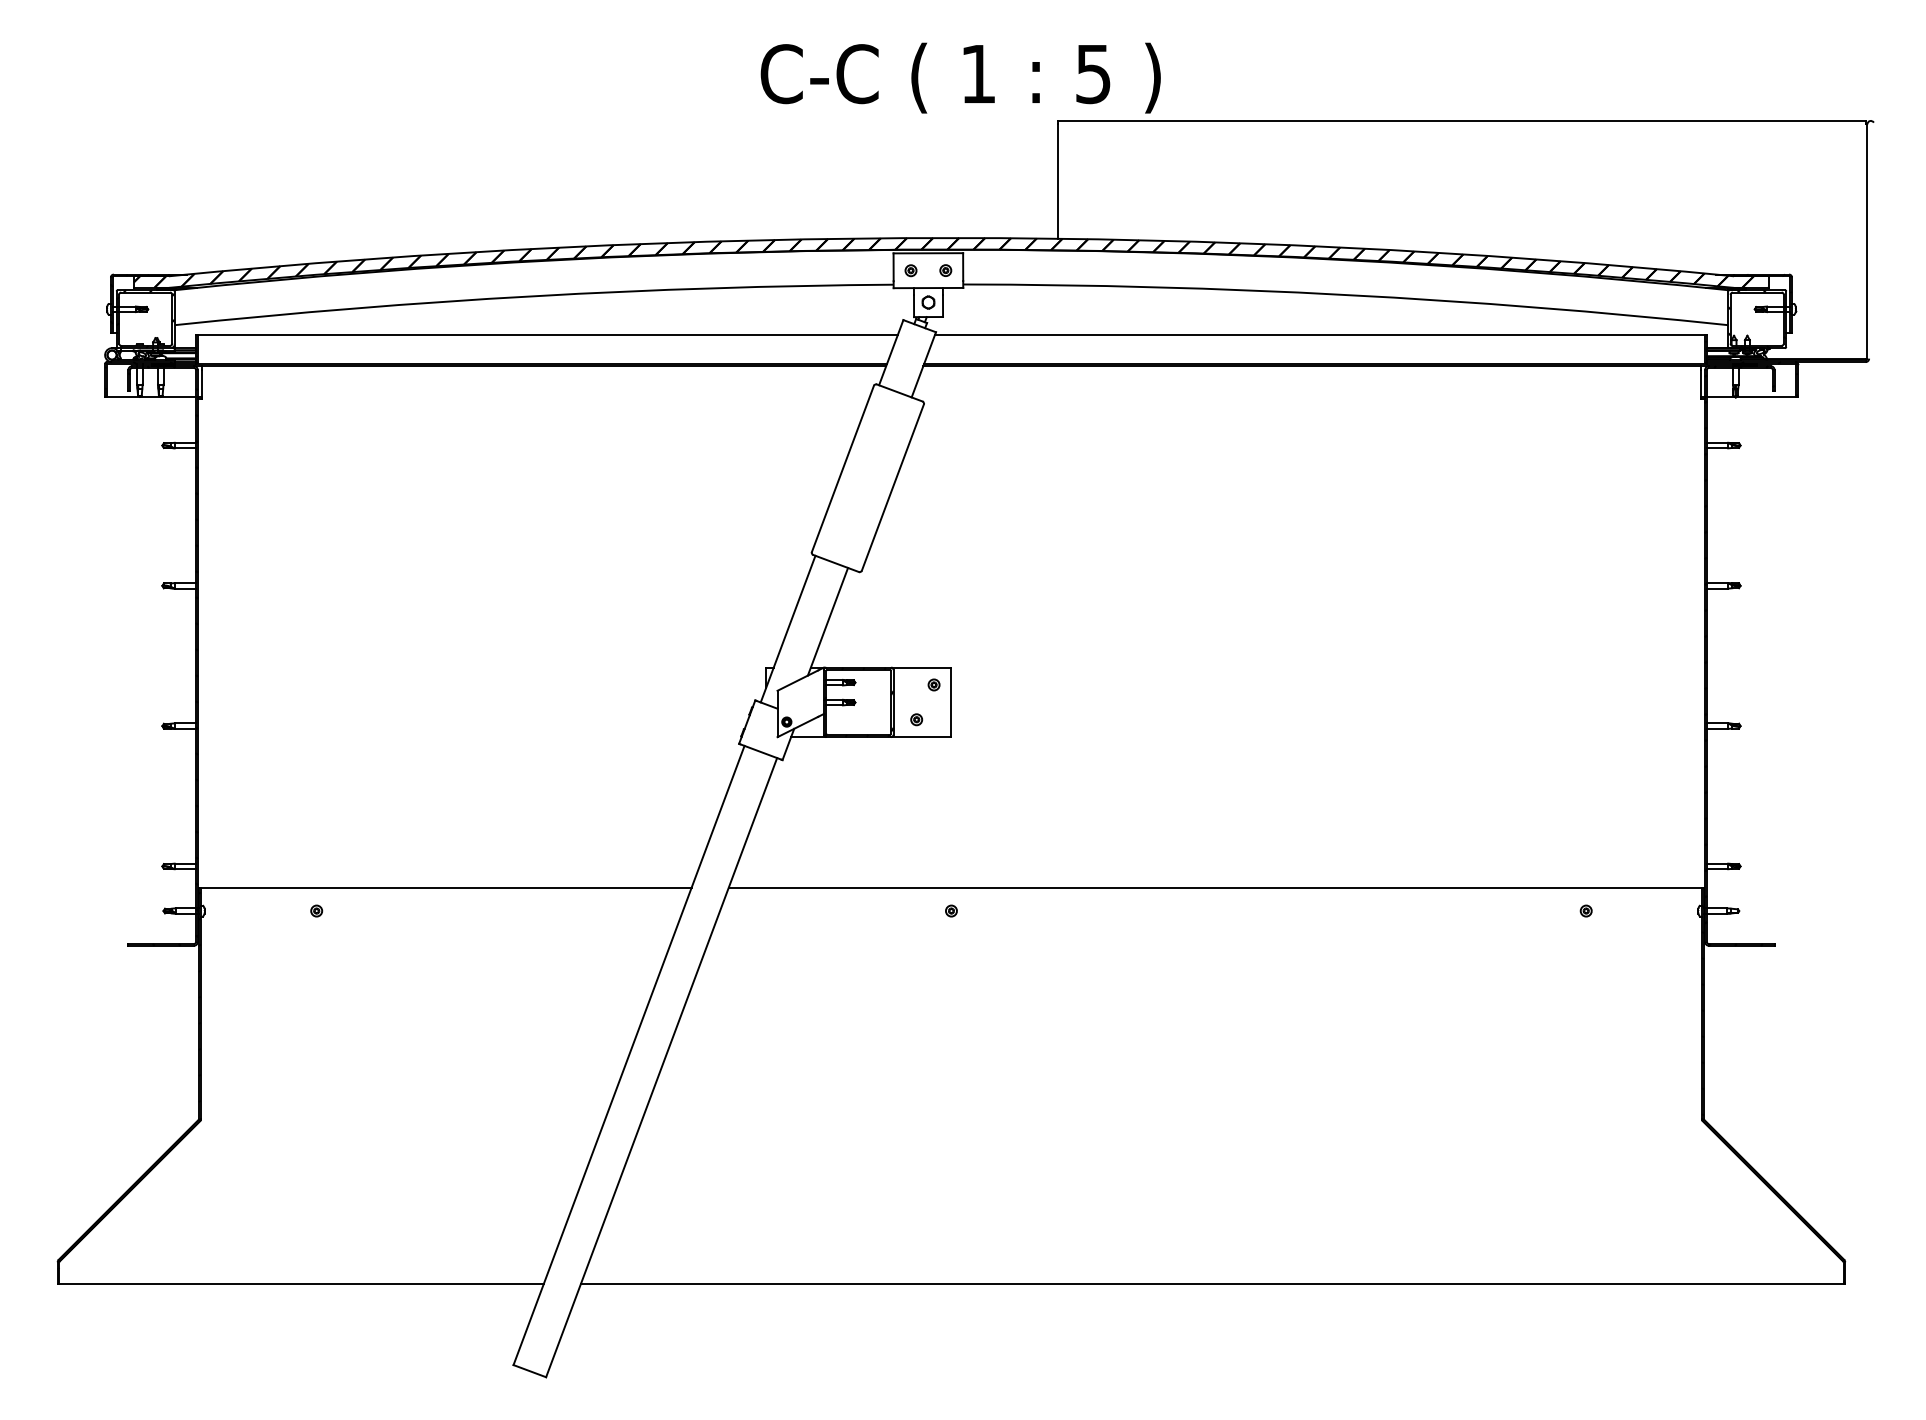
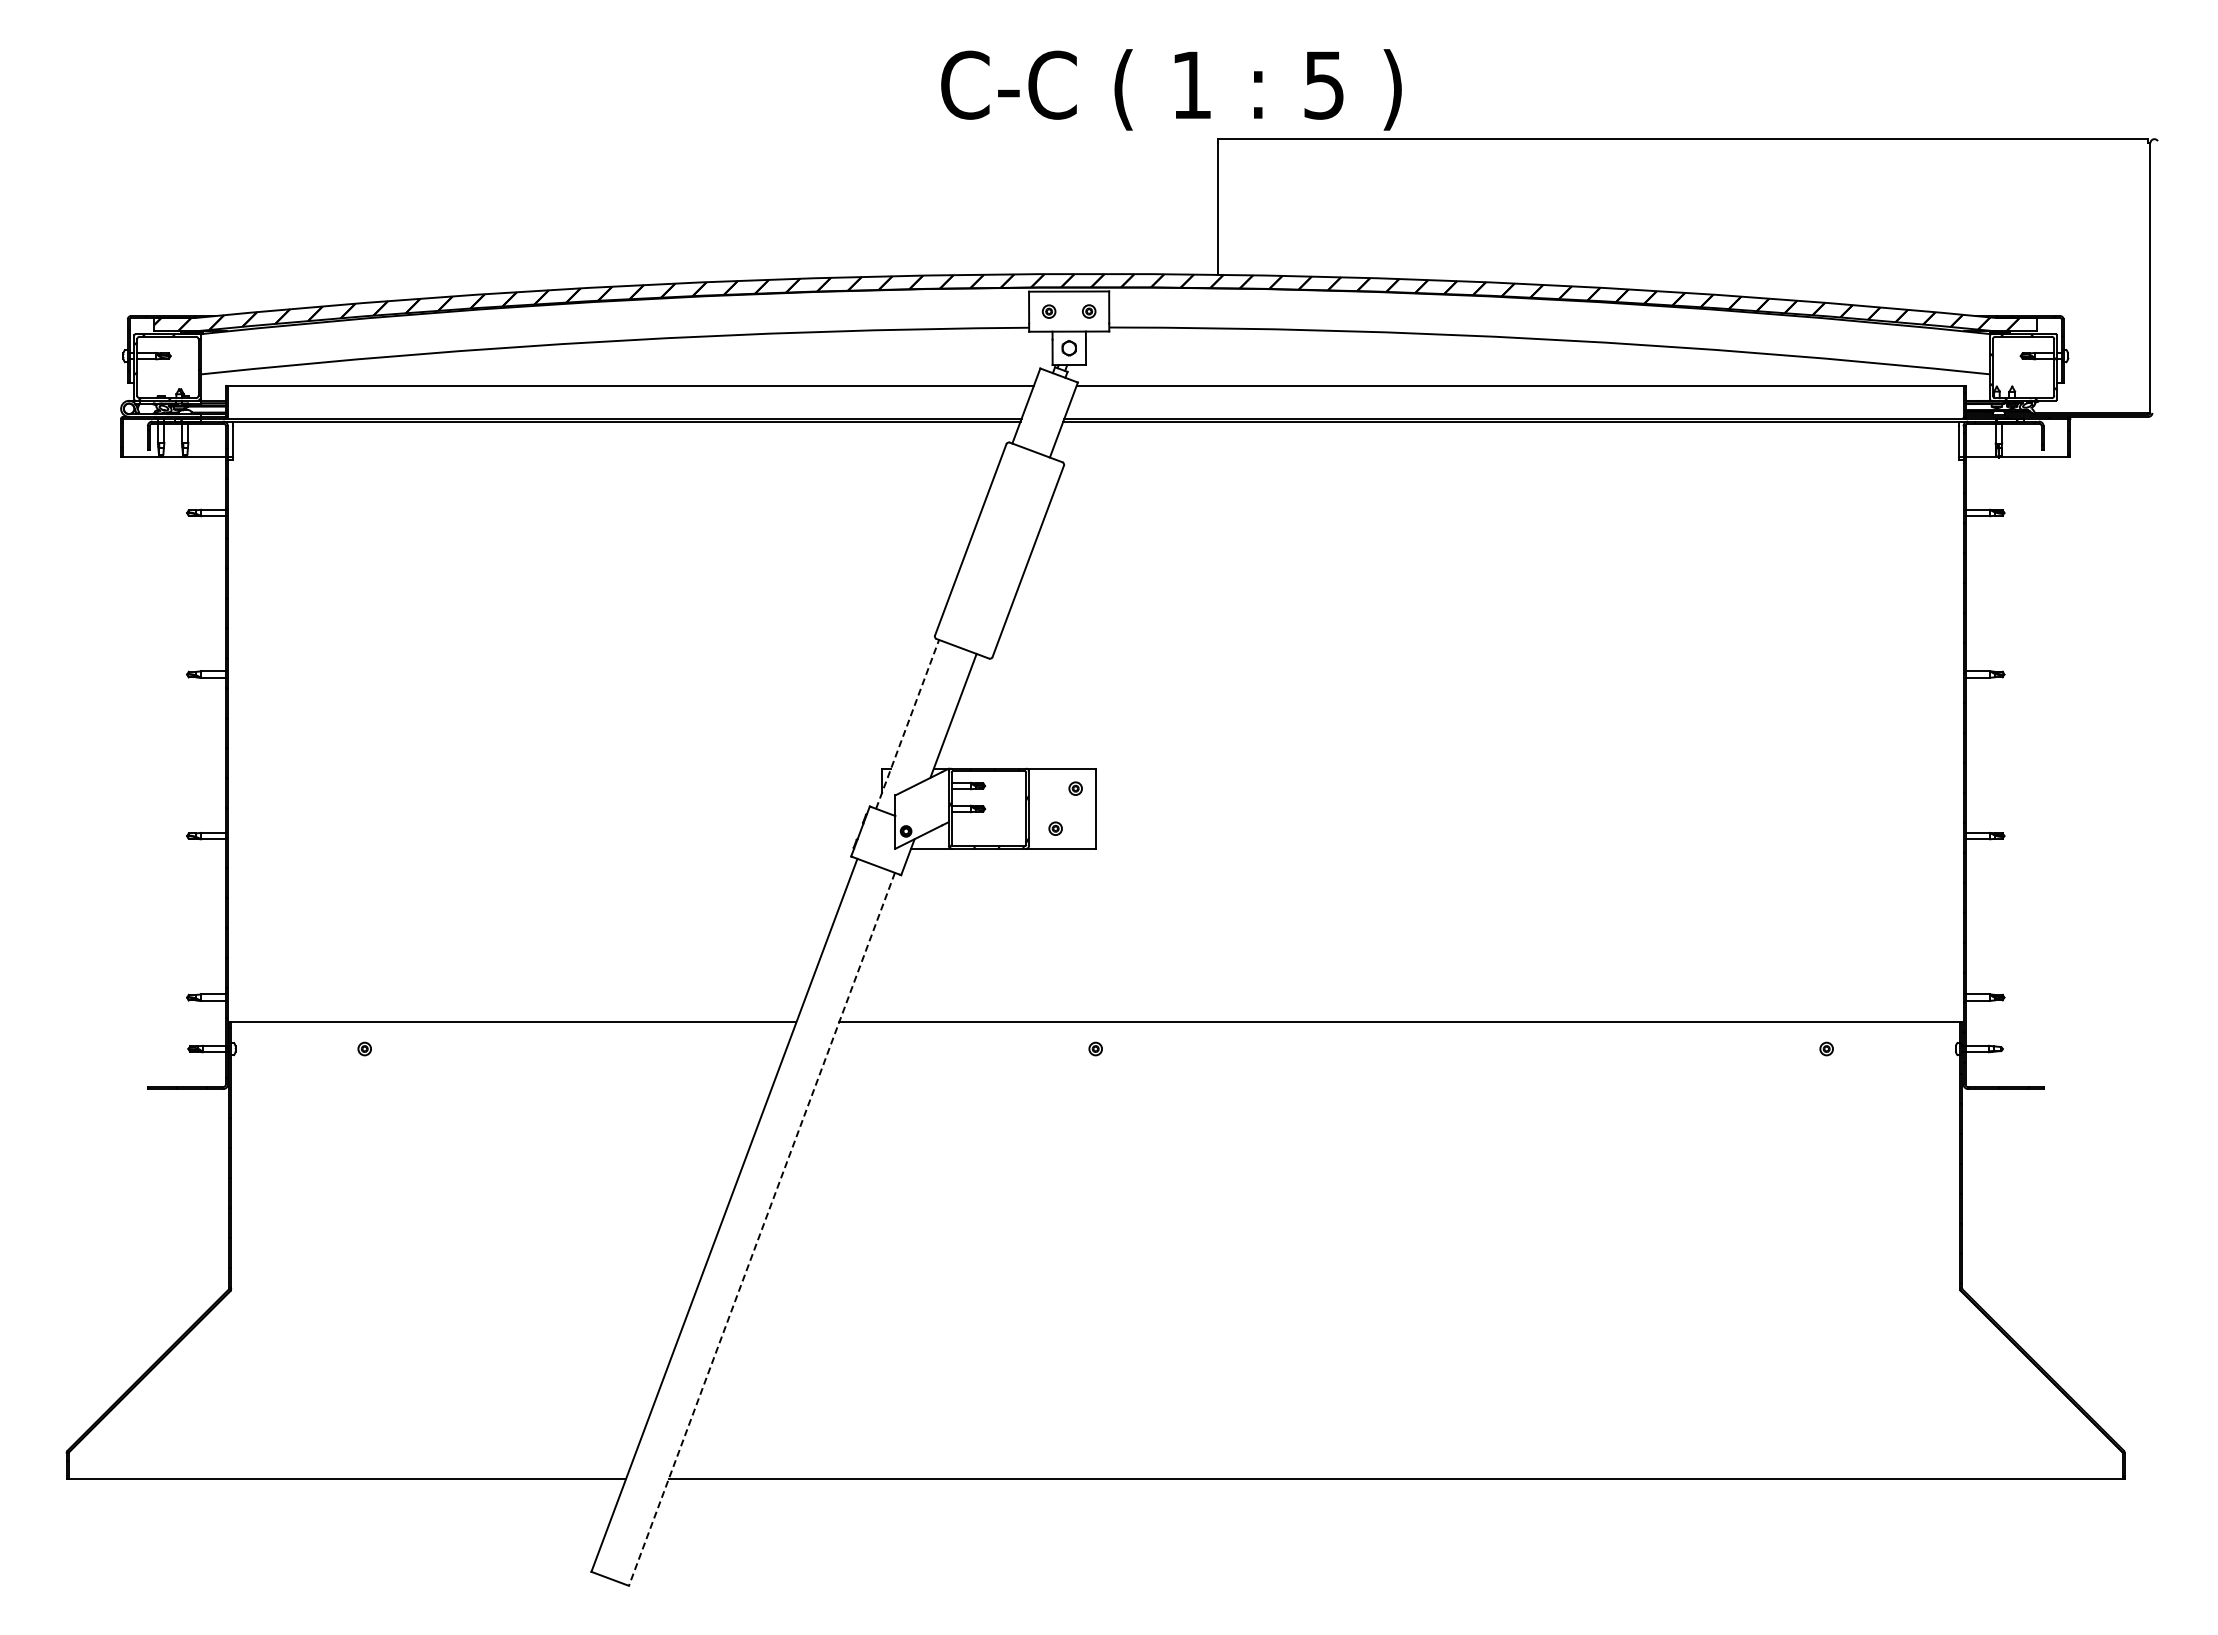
text: (960, 77) -> (1171, 89), moved
line: (788, 628) -> (907, 723), solid -> dashed
line: (661, 1067) -> (761, 1229), solid -> dashed

